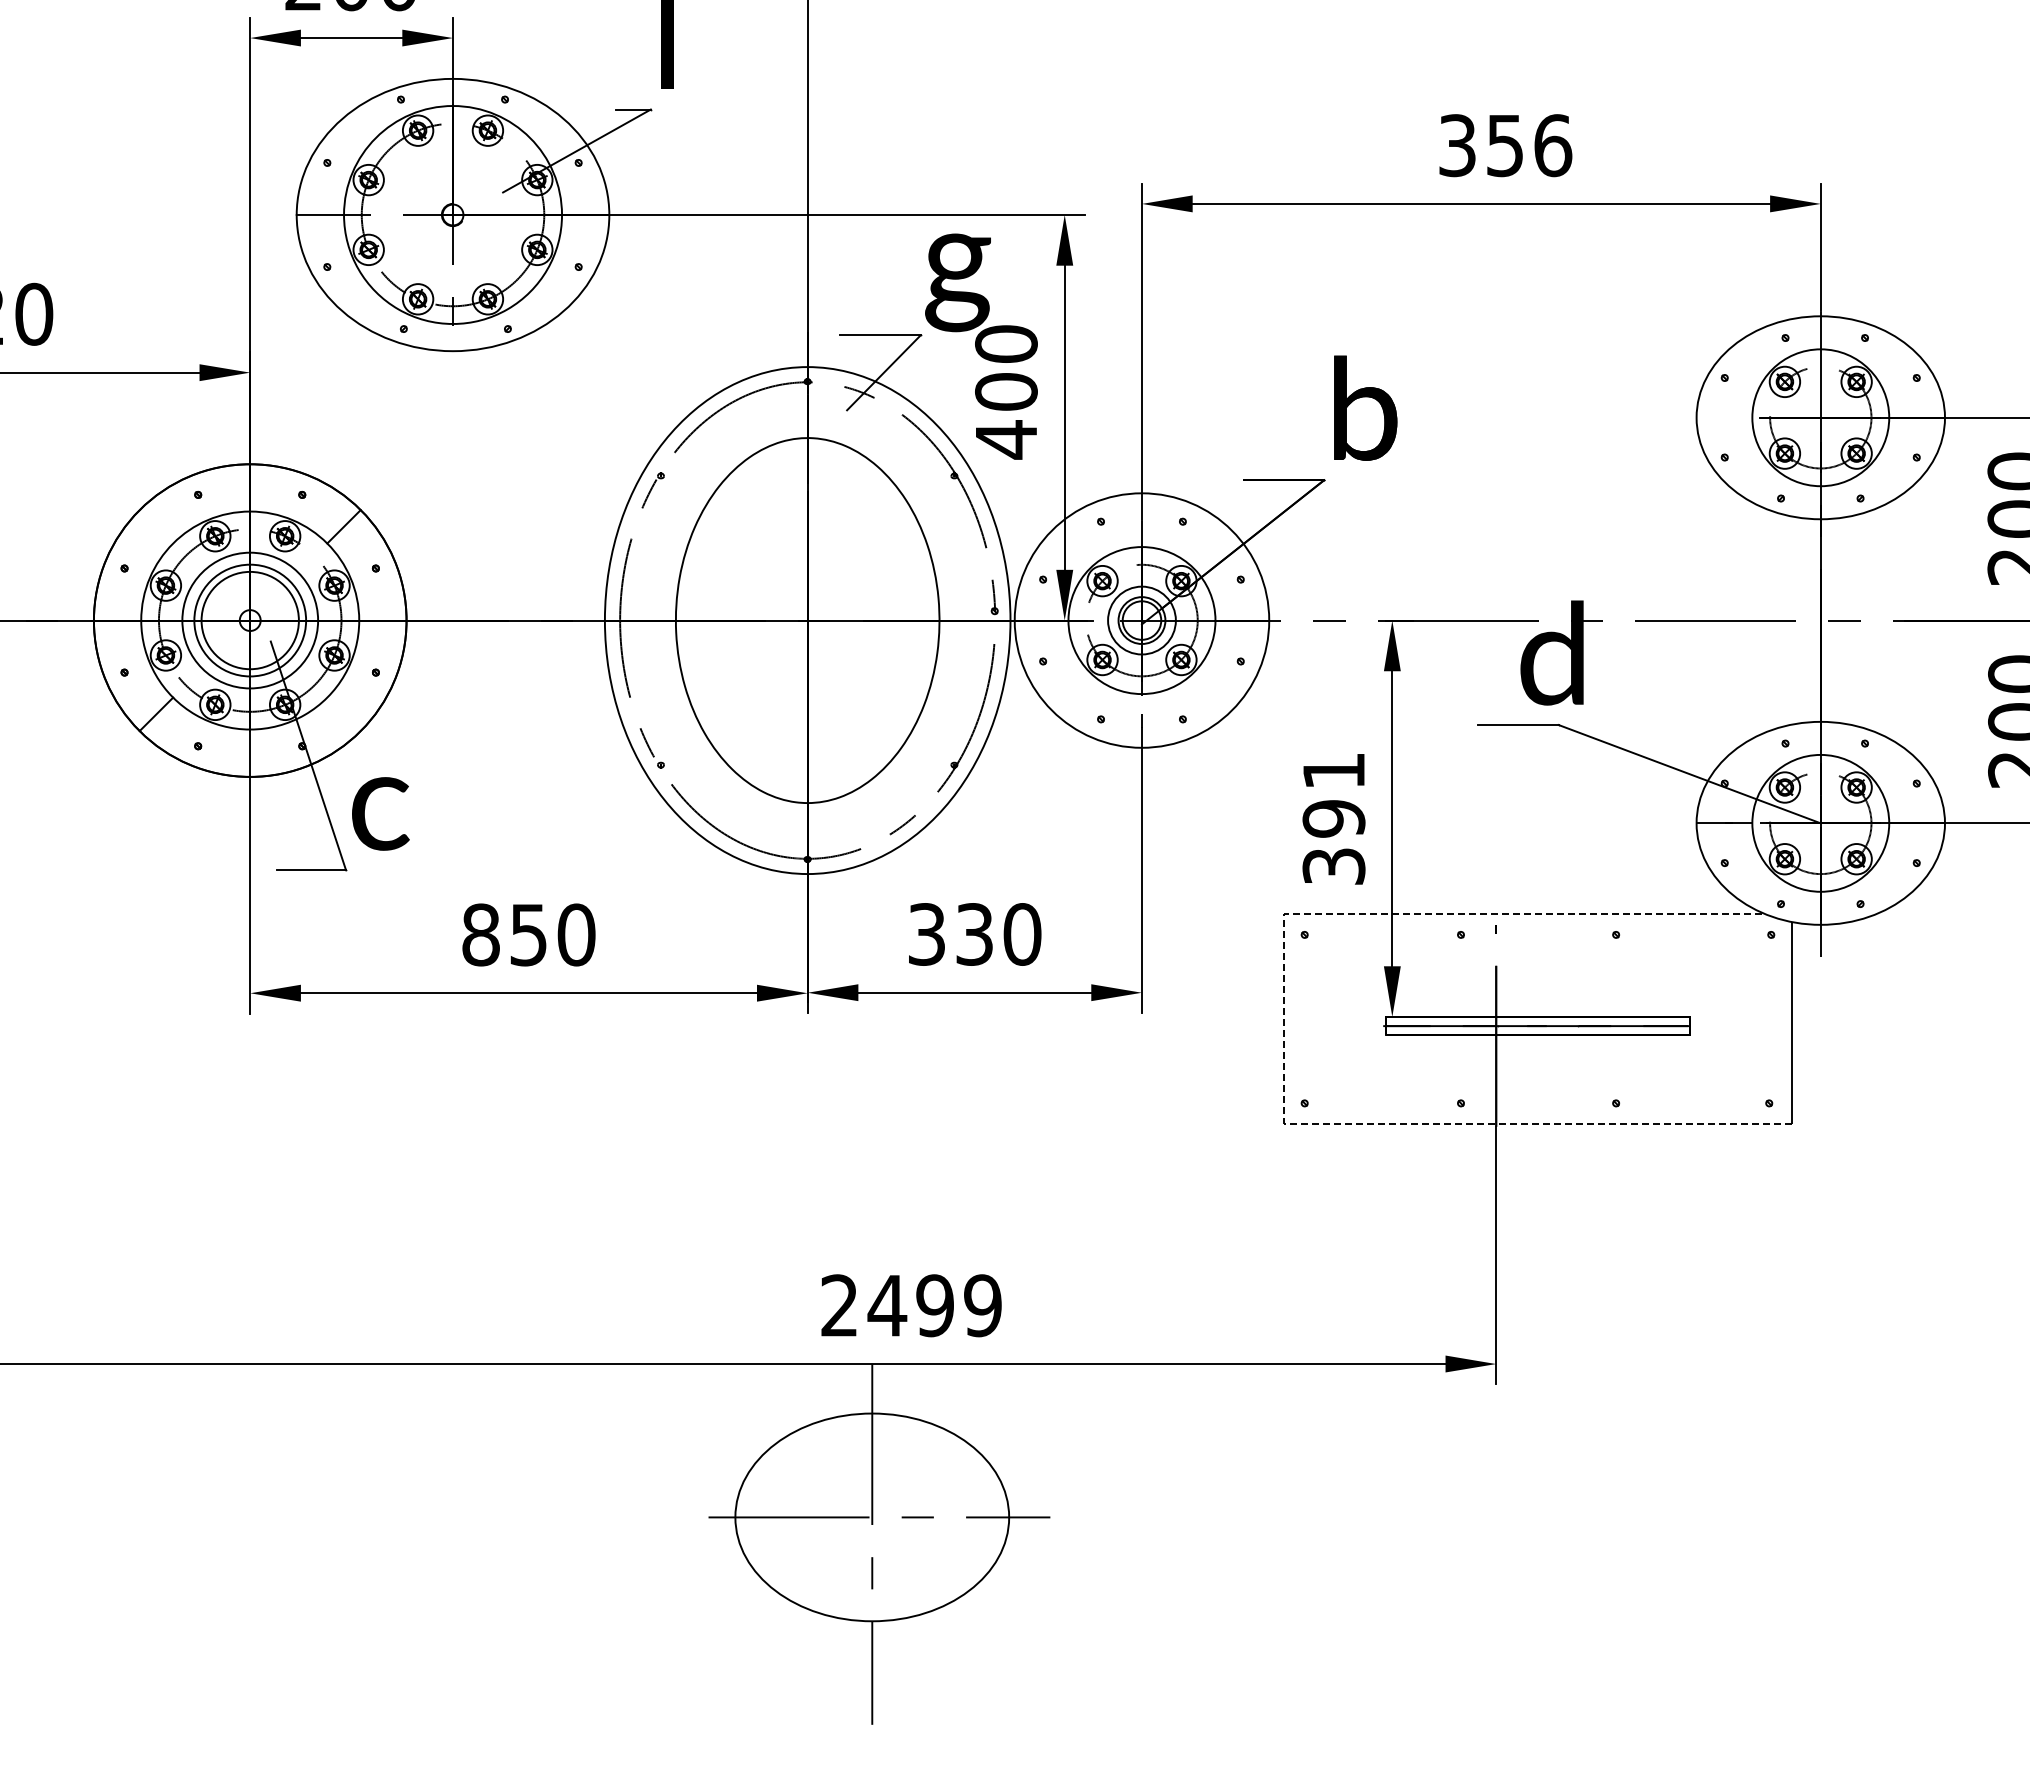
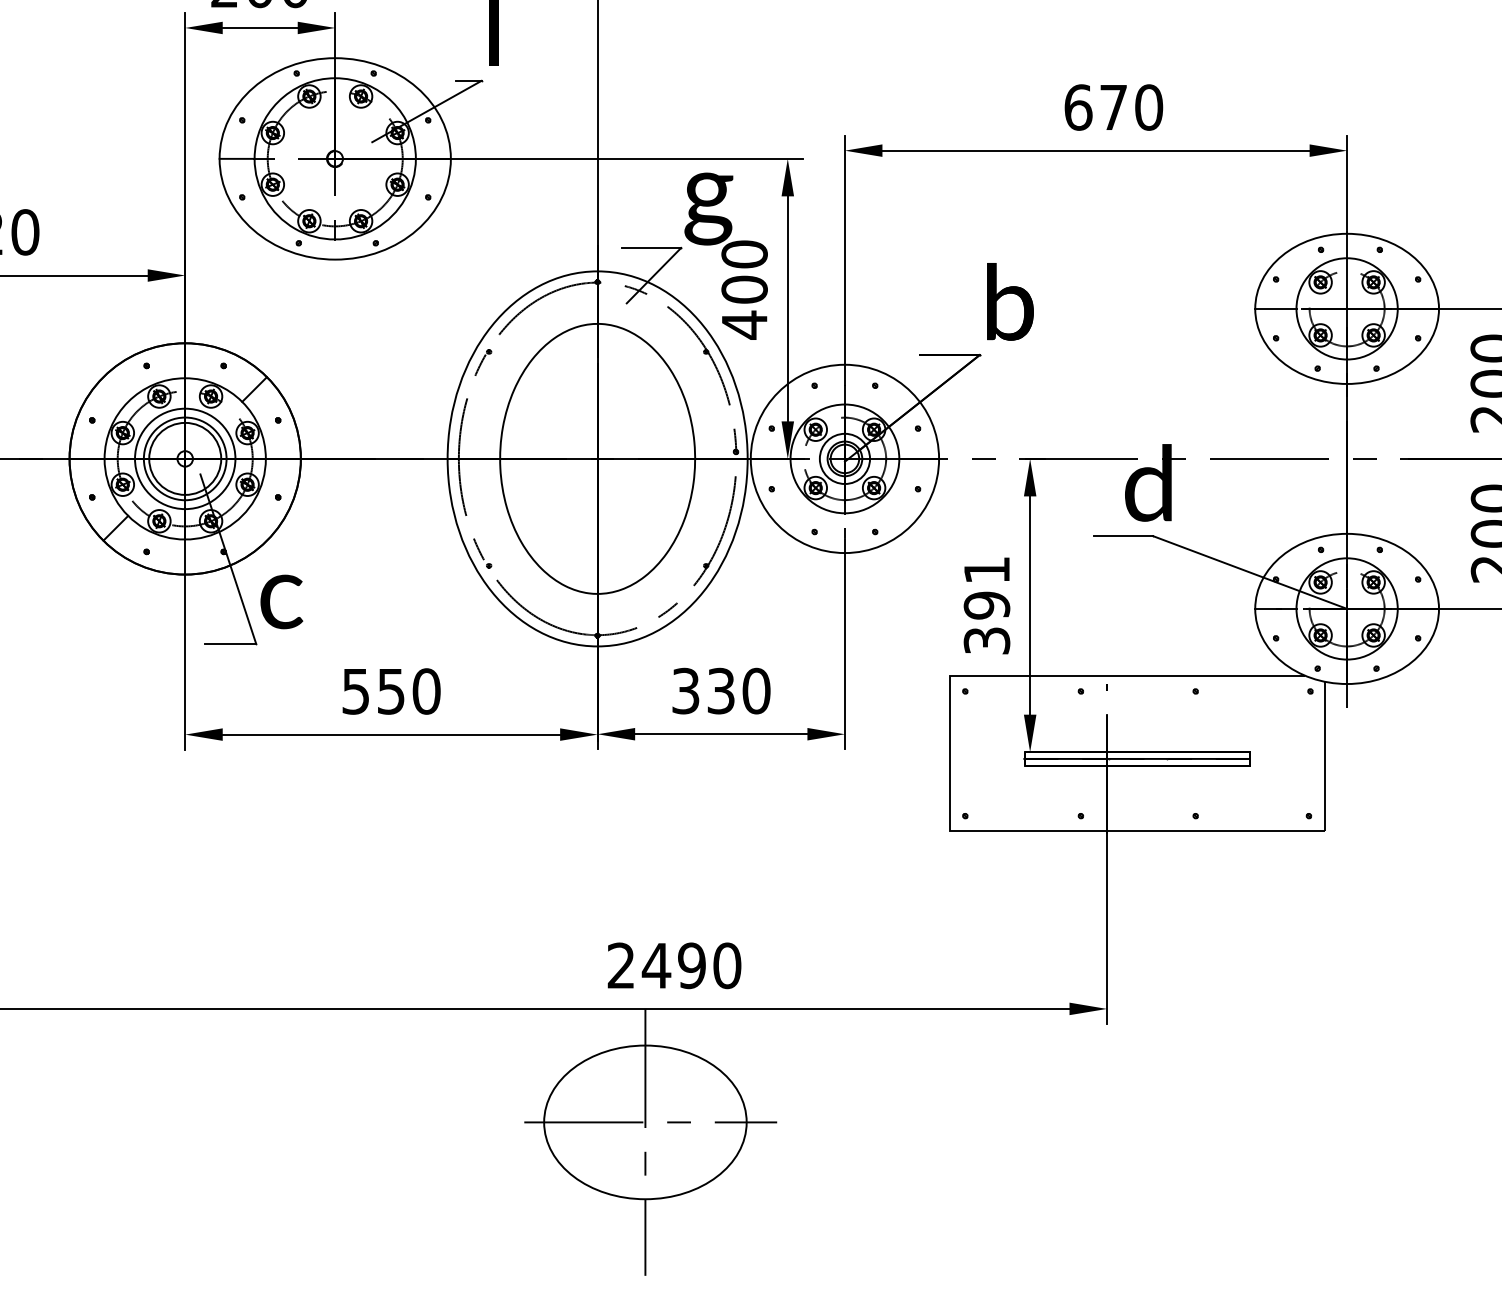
text: (1505, 145) -> (1113, 107), 356 -> 670
line: (1724, 417) -> (1275, 308), added
text: (480, 934) -> (355, 691), 850 -> 550
line: (1284, 1032) -> (950, 763), dashed -> solid
text: (982, 1305) -> (726, 965), 2499 -> 2490

